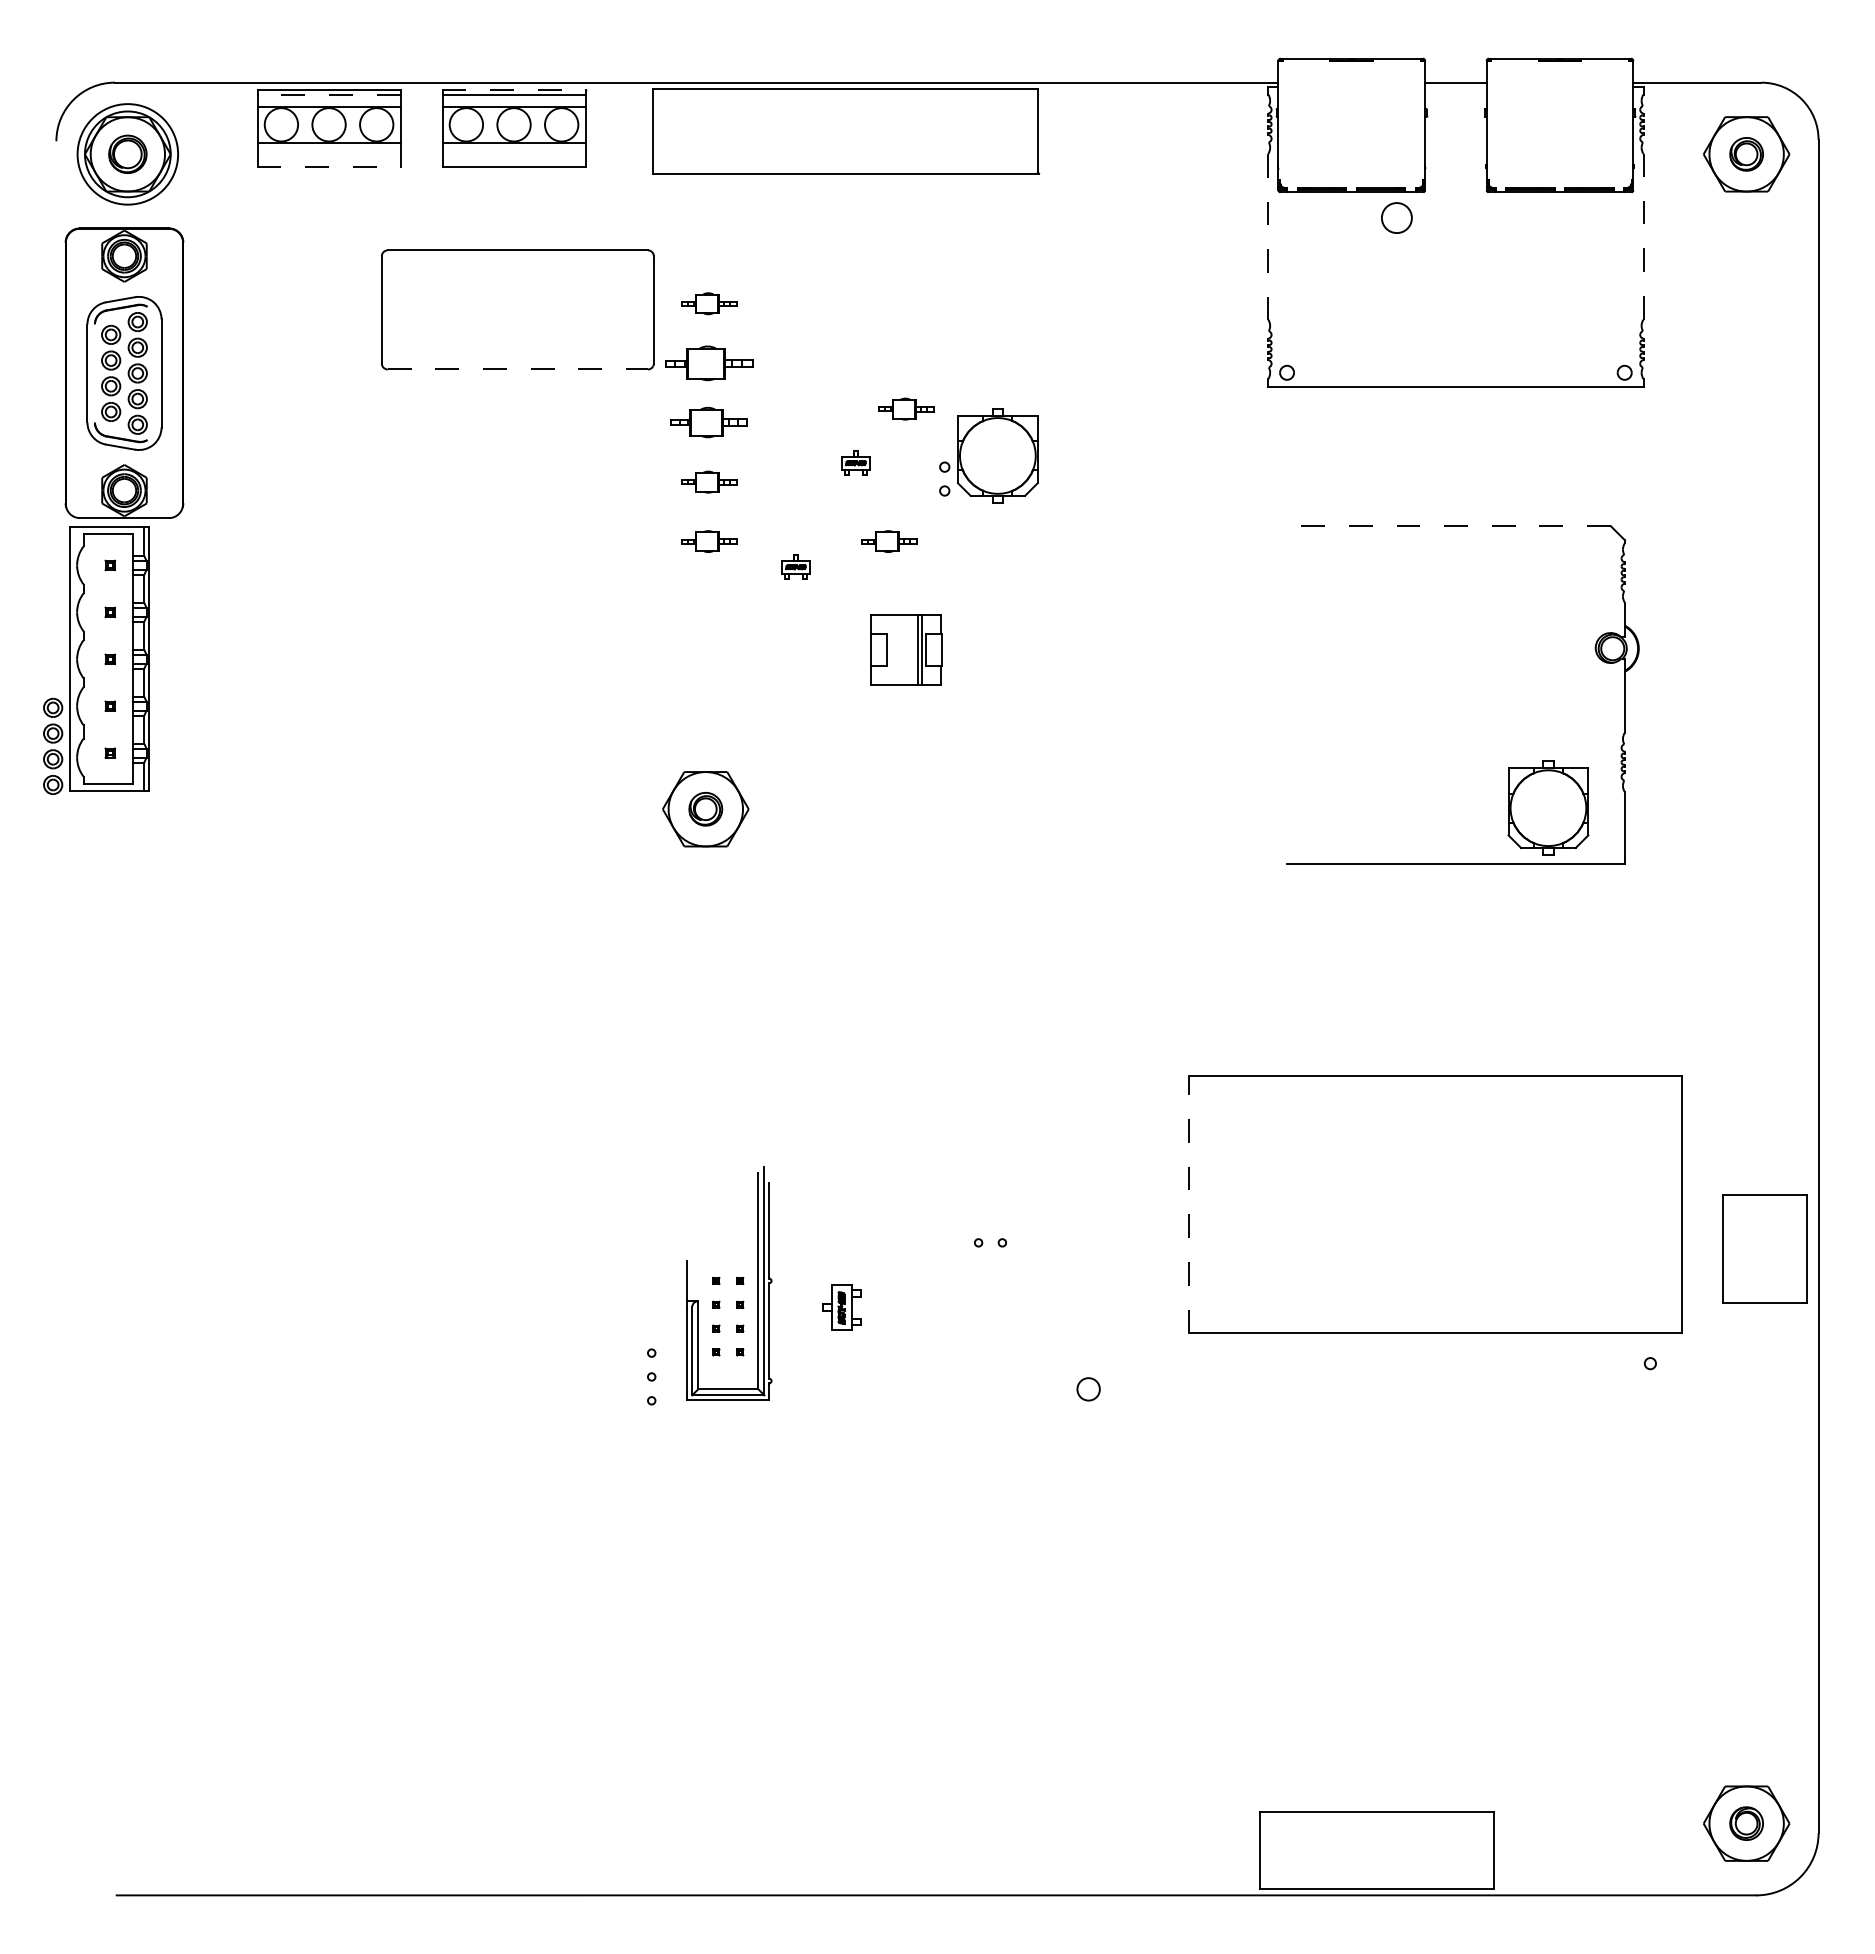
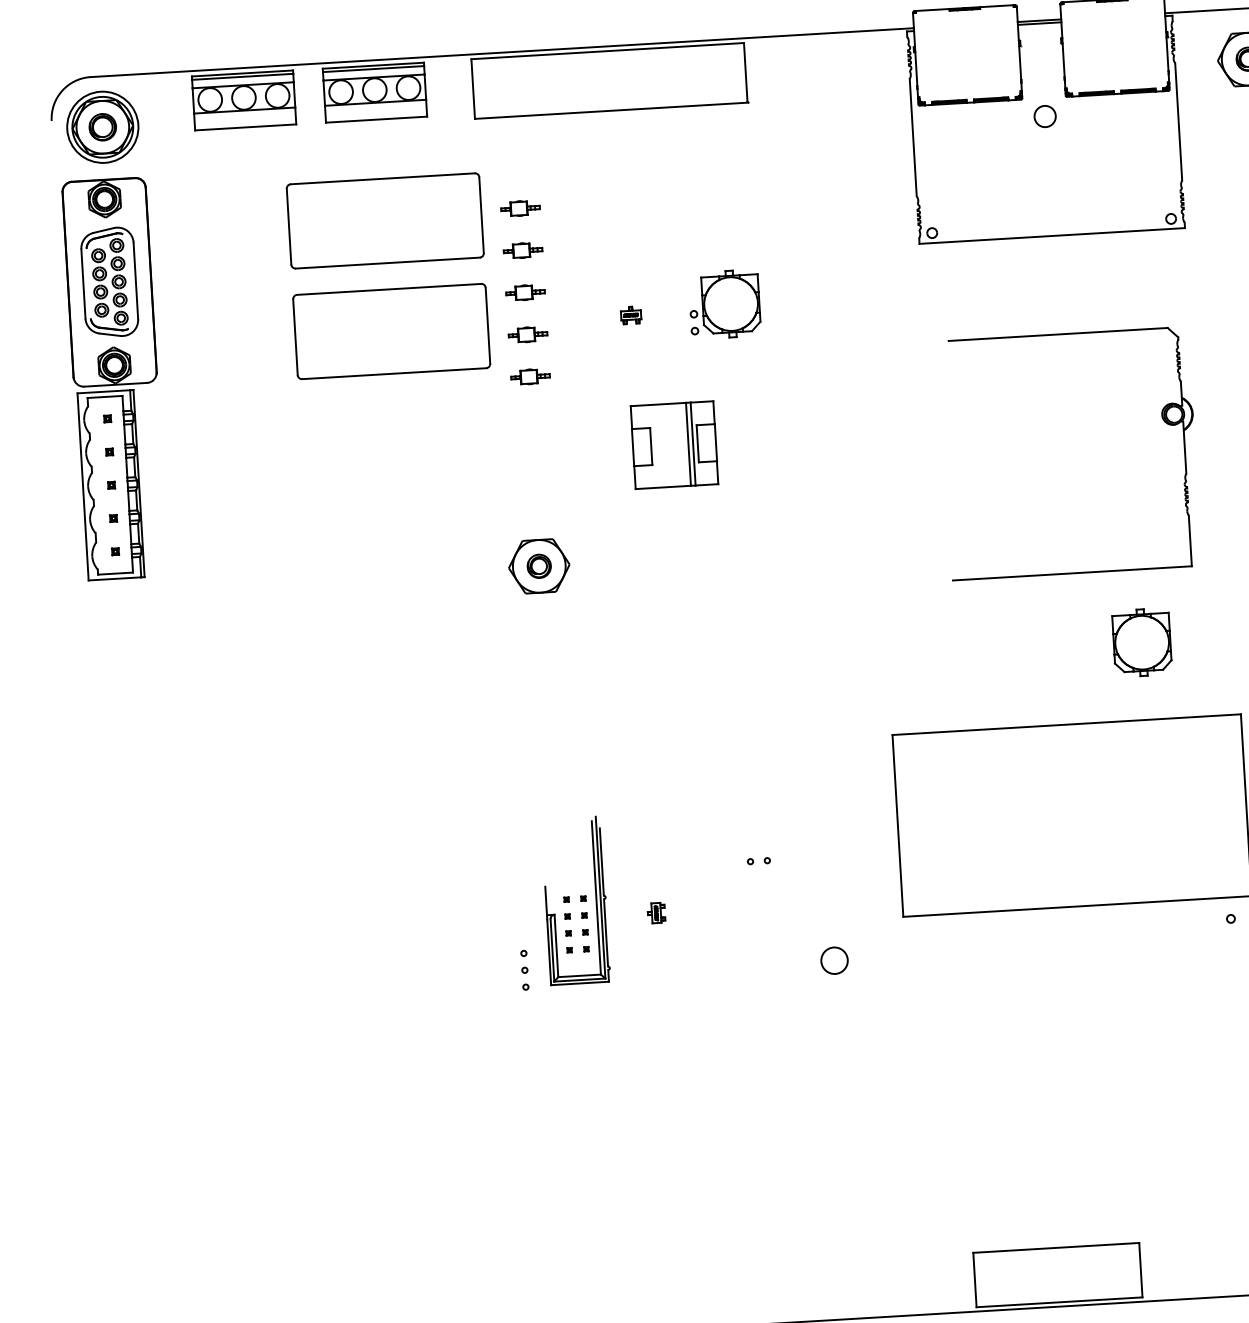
line: (1455, 86) -> (1039, 23), added
line: (514, 90) -> (373, 65), dashed -> solid
line: (328, 95) -> (242, 77), dashed -> solid
line: (329, 166) -> (246, 127), dashed -> solid
part: (1396, 217) -> (1044, 116), moved
line: (1268, 236) -> (913, 137), dashed -> solid
line: (1643, 236) -> (1178, 121), dashed -> solid
part: (709, 362) -> (523, 250), size x0.62
line: (518, 369) -> (388, 263), dashed -> solid
part: (906, 408) -> (664, 274), removed
part: (709, 422) -> (525, 292), size x0.71
part: (517, 465) -> (391, 331), added
line: (1456, 526) -> (1058, 334), dashed -> solid
part: (889, 541) -> (658, 369), removed
part: (795, 566) -> (592, 390), removed
part: (906, 649) -> (674, 444), size x1.67
part: (53, 745) -> (75, 548), removed
part: (1548, 807) -> (1142, 642), moved
line: (1189, 1204) -> (898, 825), dashed -> solid
part: (841, 1306) -> (656, 912), size x0.62
circle: (1088, 1389) -> (834, 960), size x1.67

